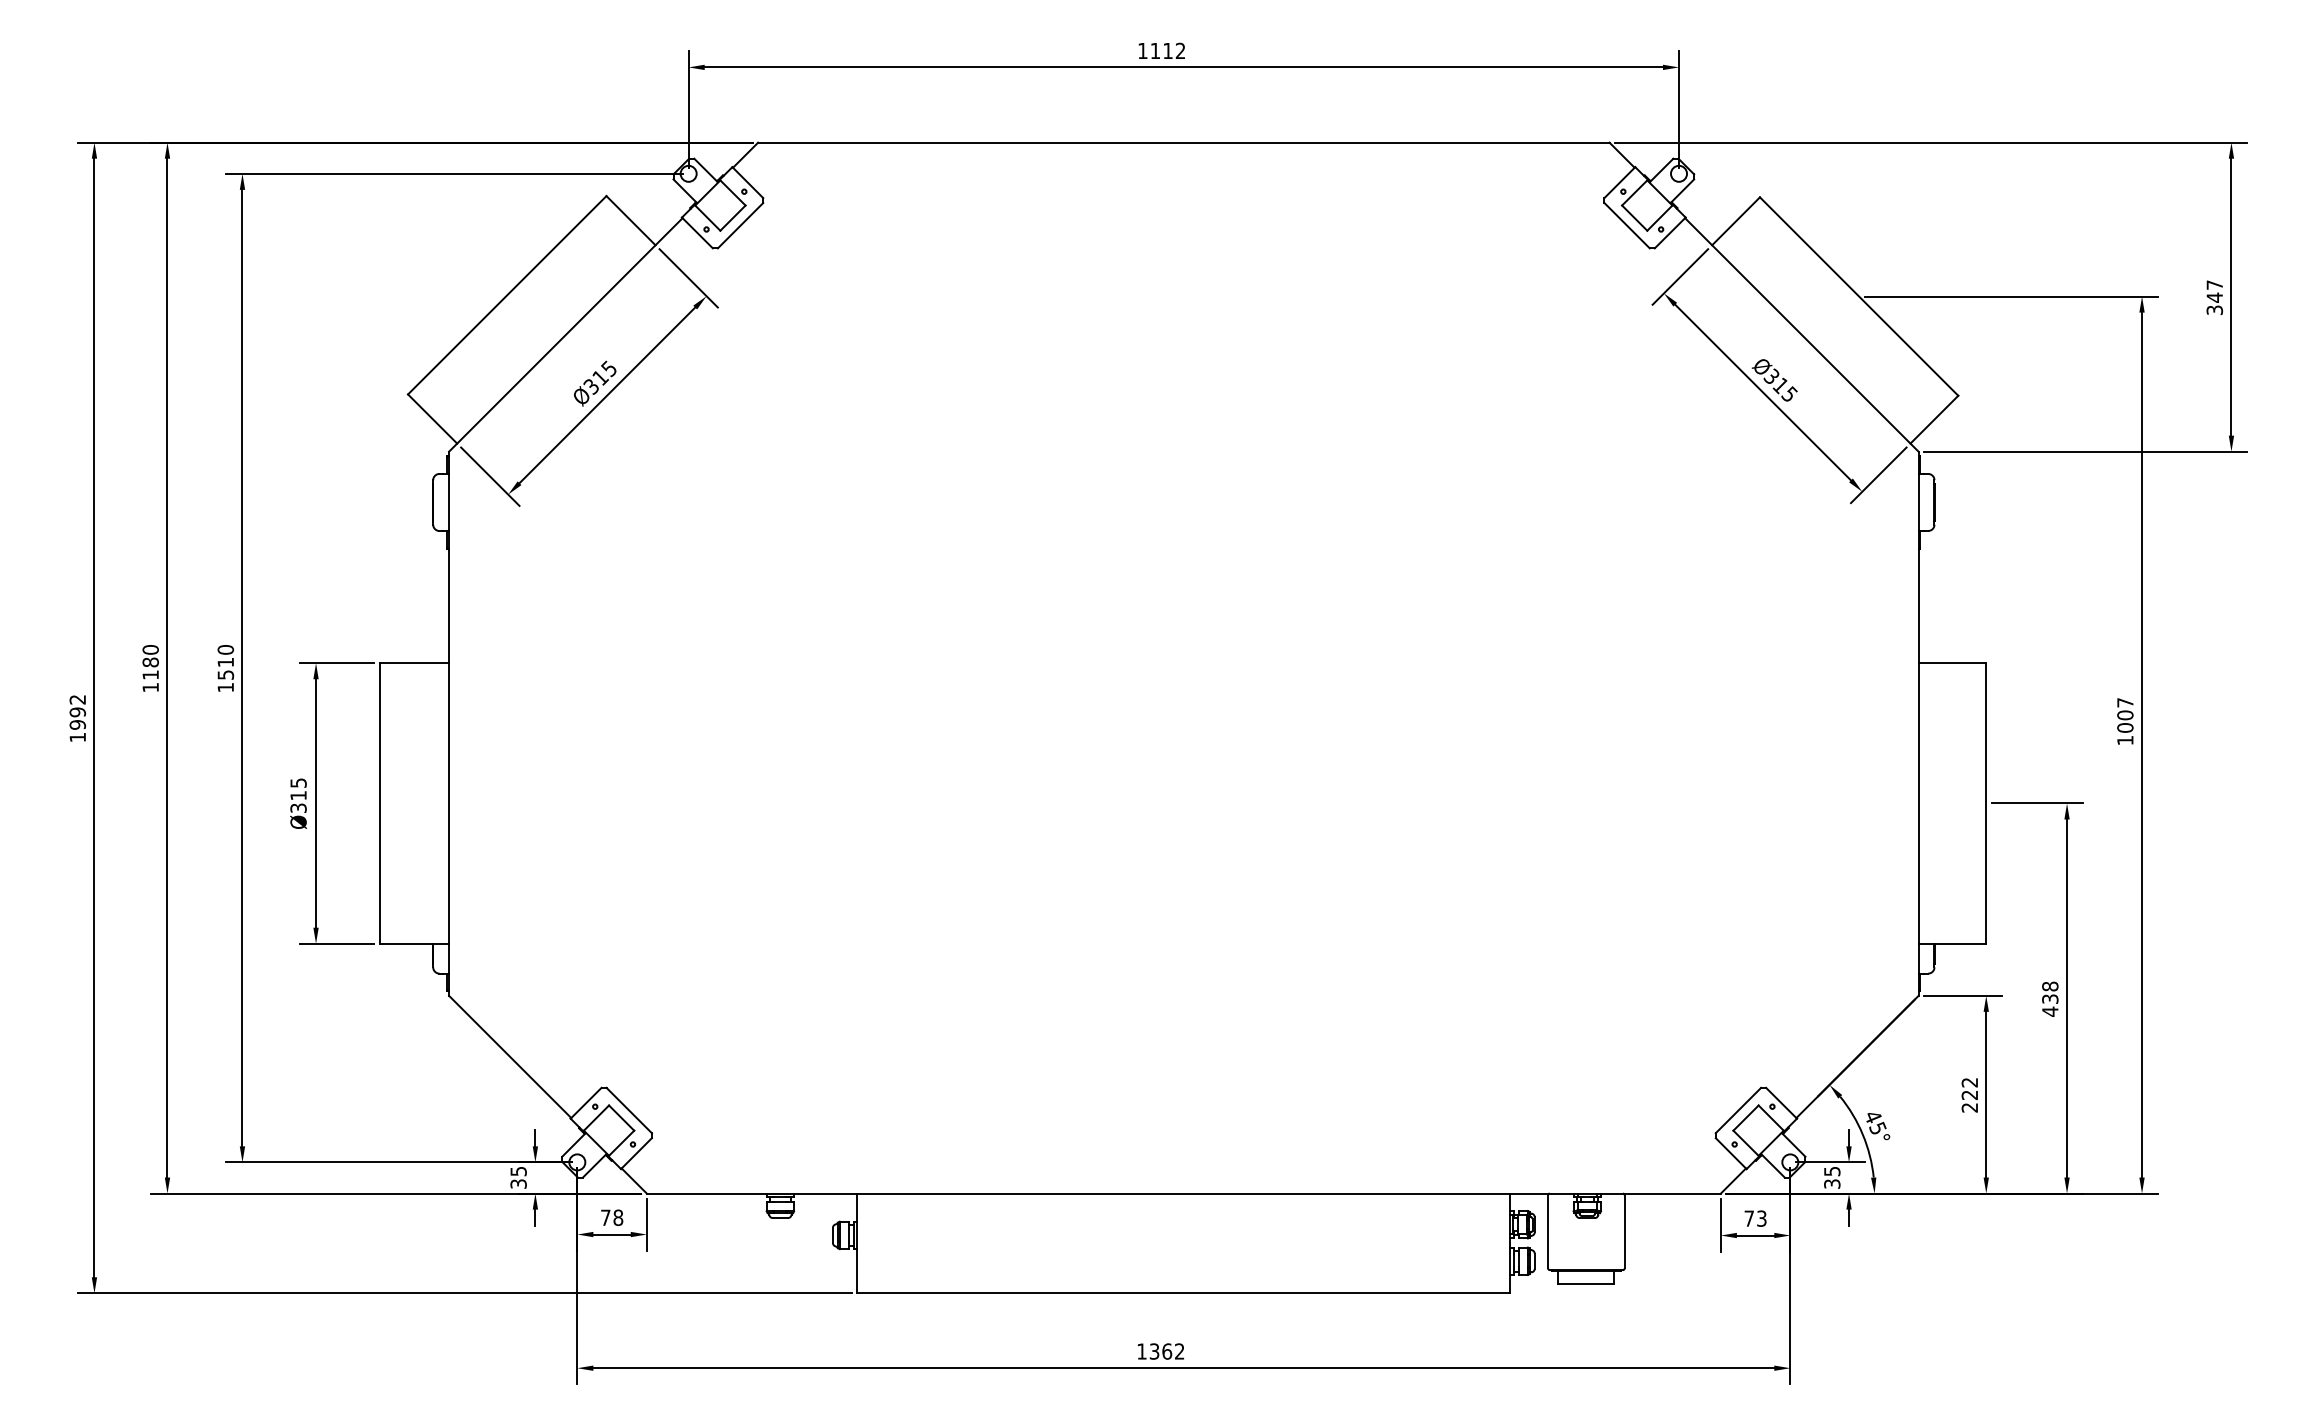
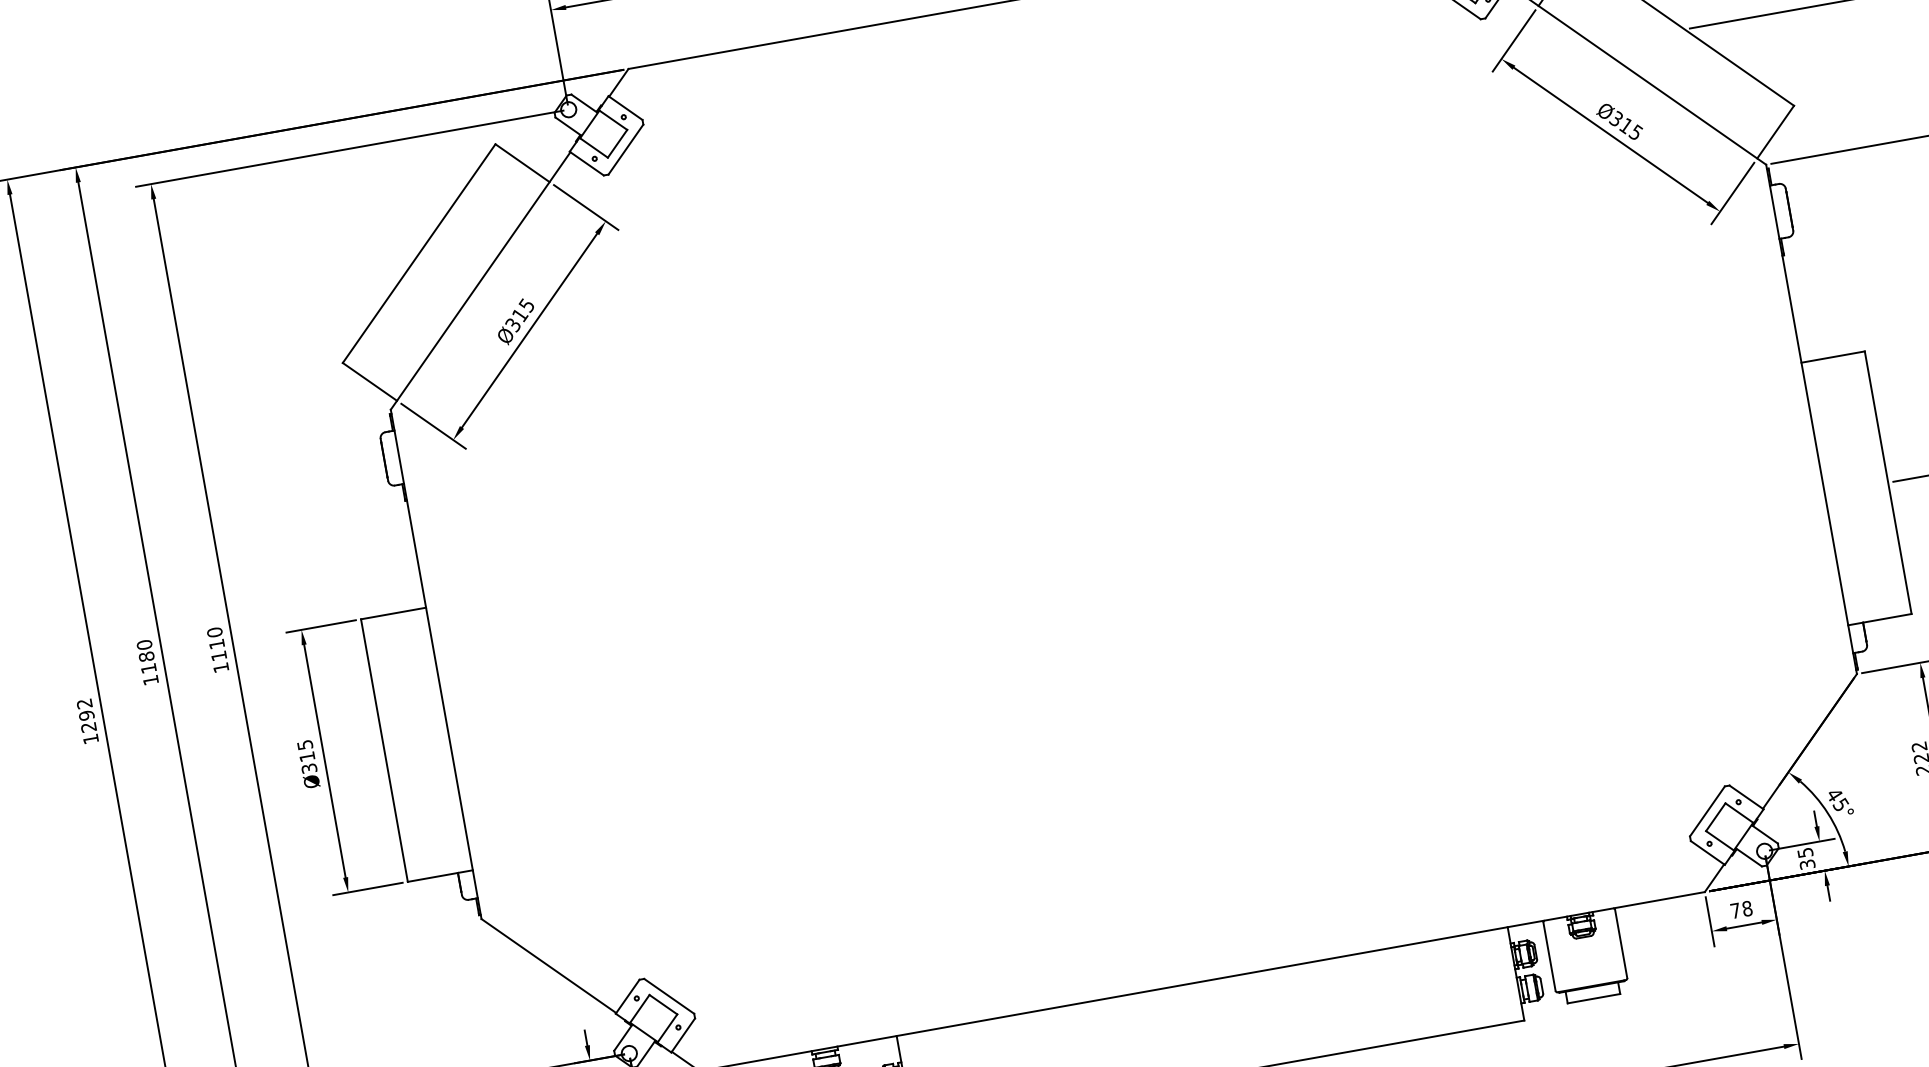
text: (225, 674) -> (218, 655), 1510 -> 1110
text: (77, 724) -> (88, 727), 1992 -> 1292
text: (1761, 1218) -> (1747, 908), 73 -> 78

